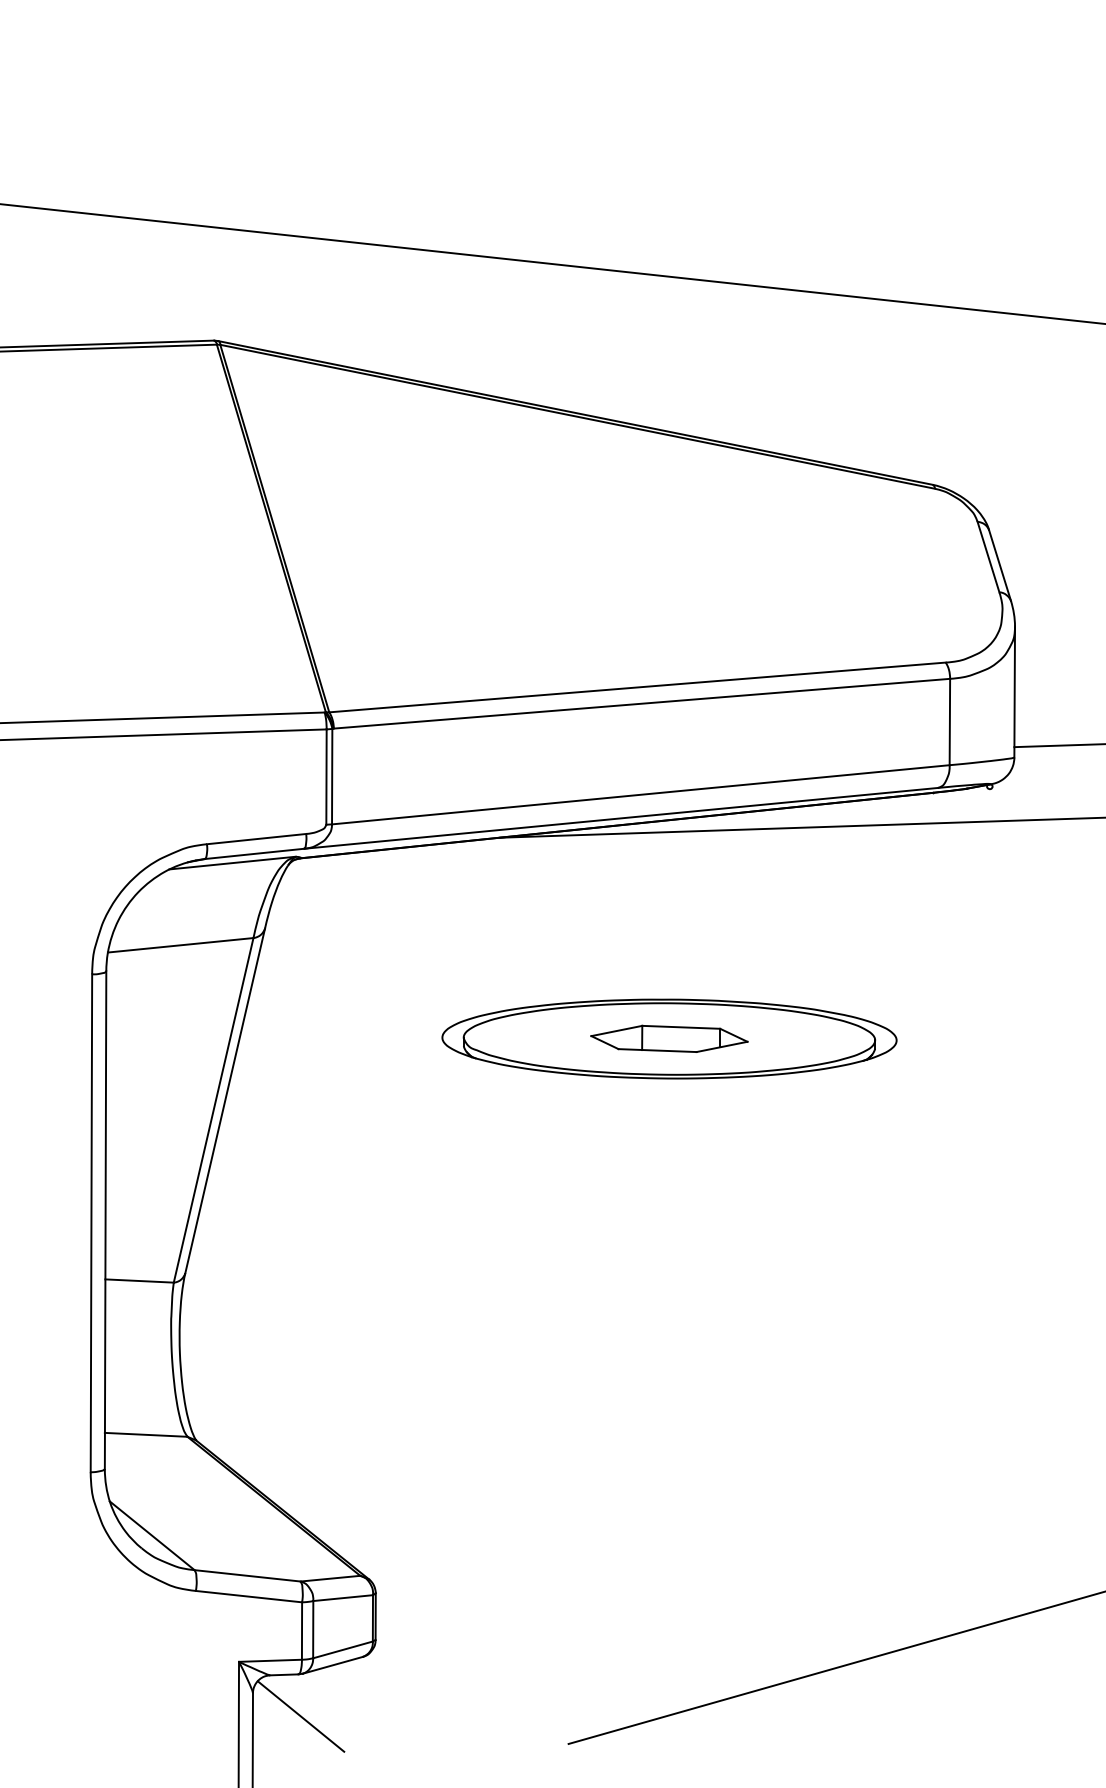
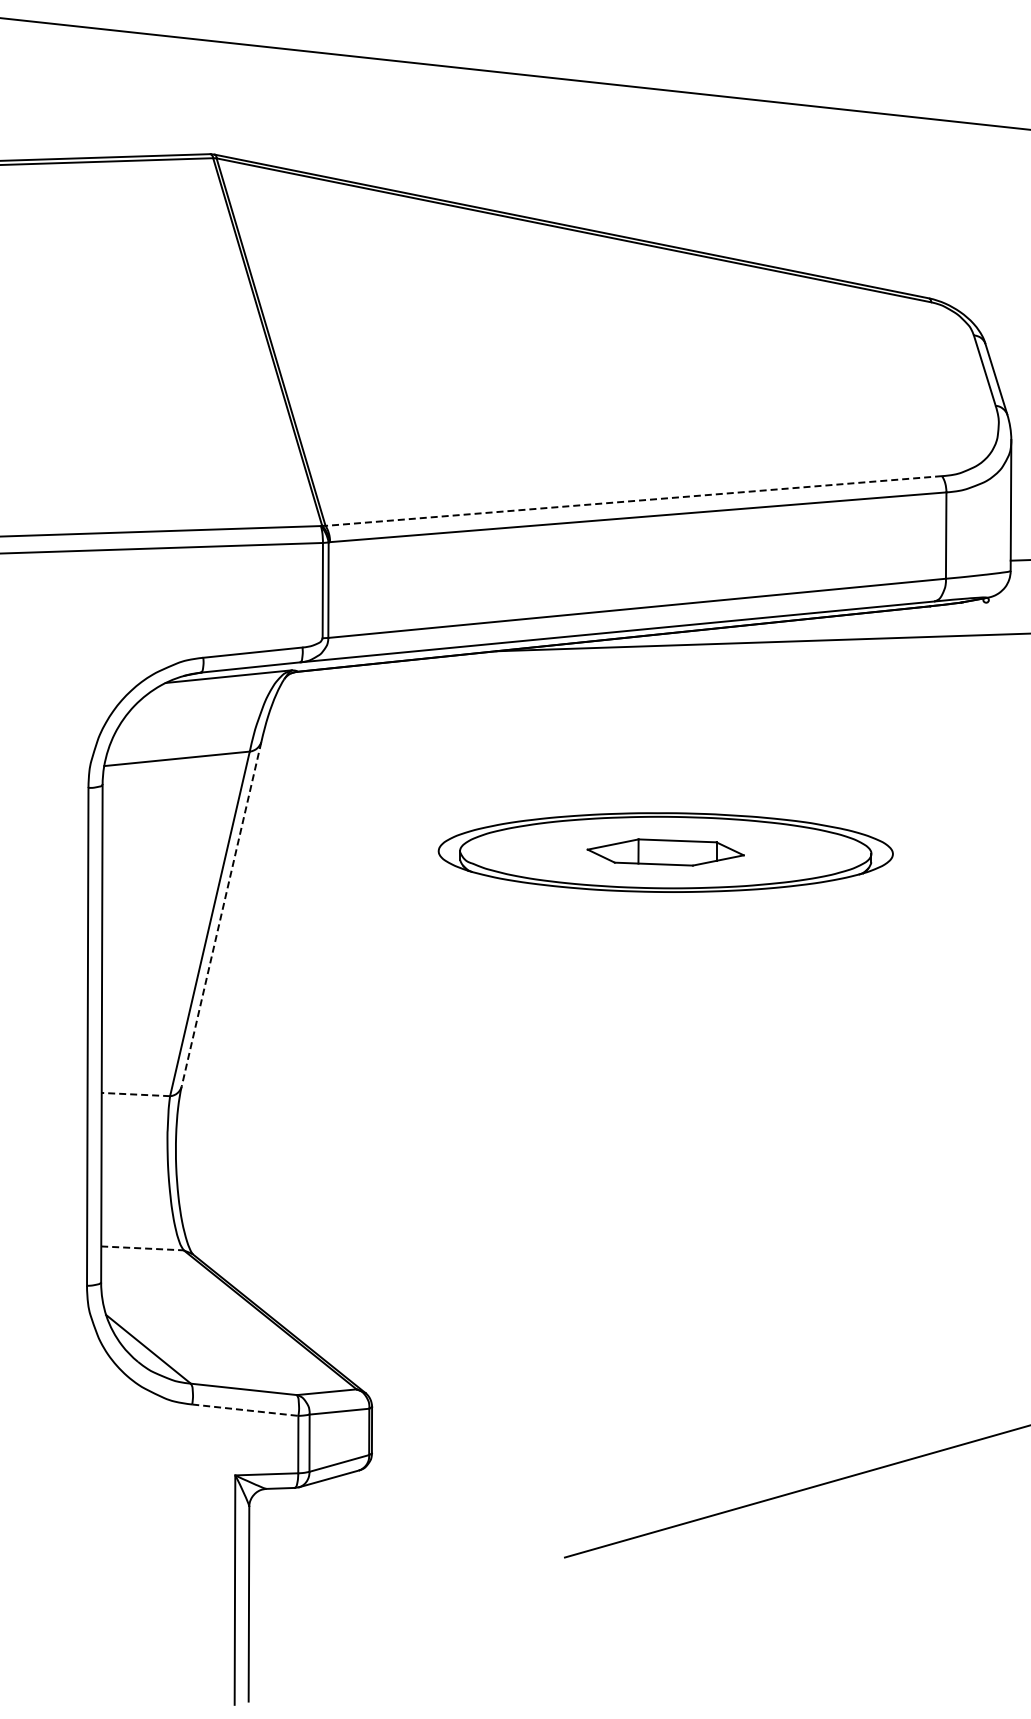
line: (637, 687) -> (633, 501), solid -> dashed
line: (225, 1100) -> (221, 914), solid -> dashed
line: (139, 1280) -> (135, 1094), solid -> dashed
line: (146, 1434) -> (142, 1248), solid -> dashed
line: (249, 1596) -> (245, 1410), solid -> dashed
line: (300, 1716) -> (296, 1530), removed

